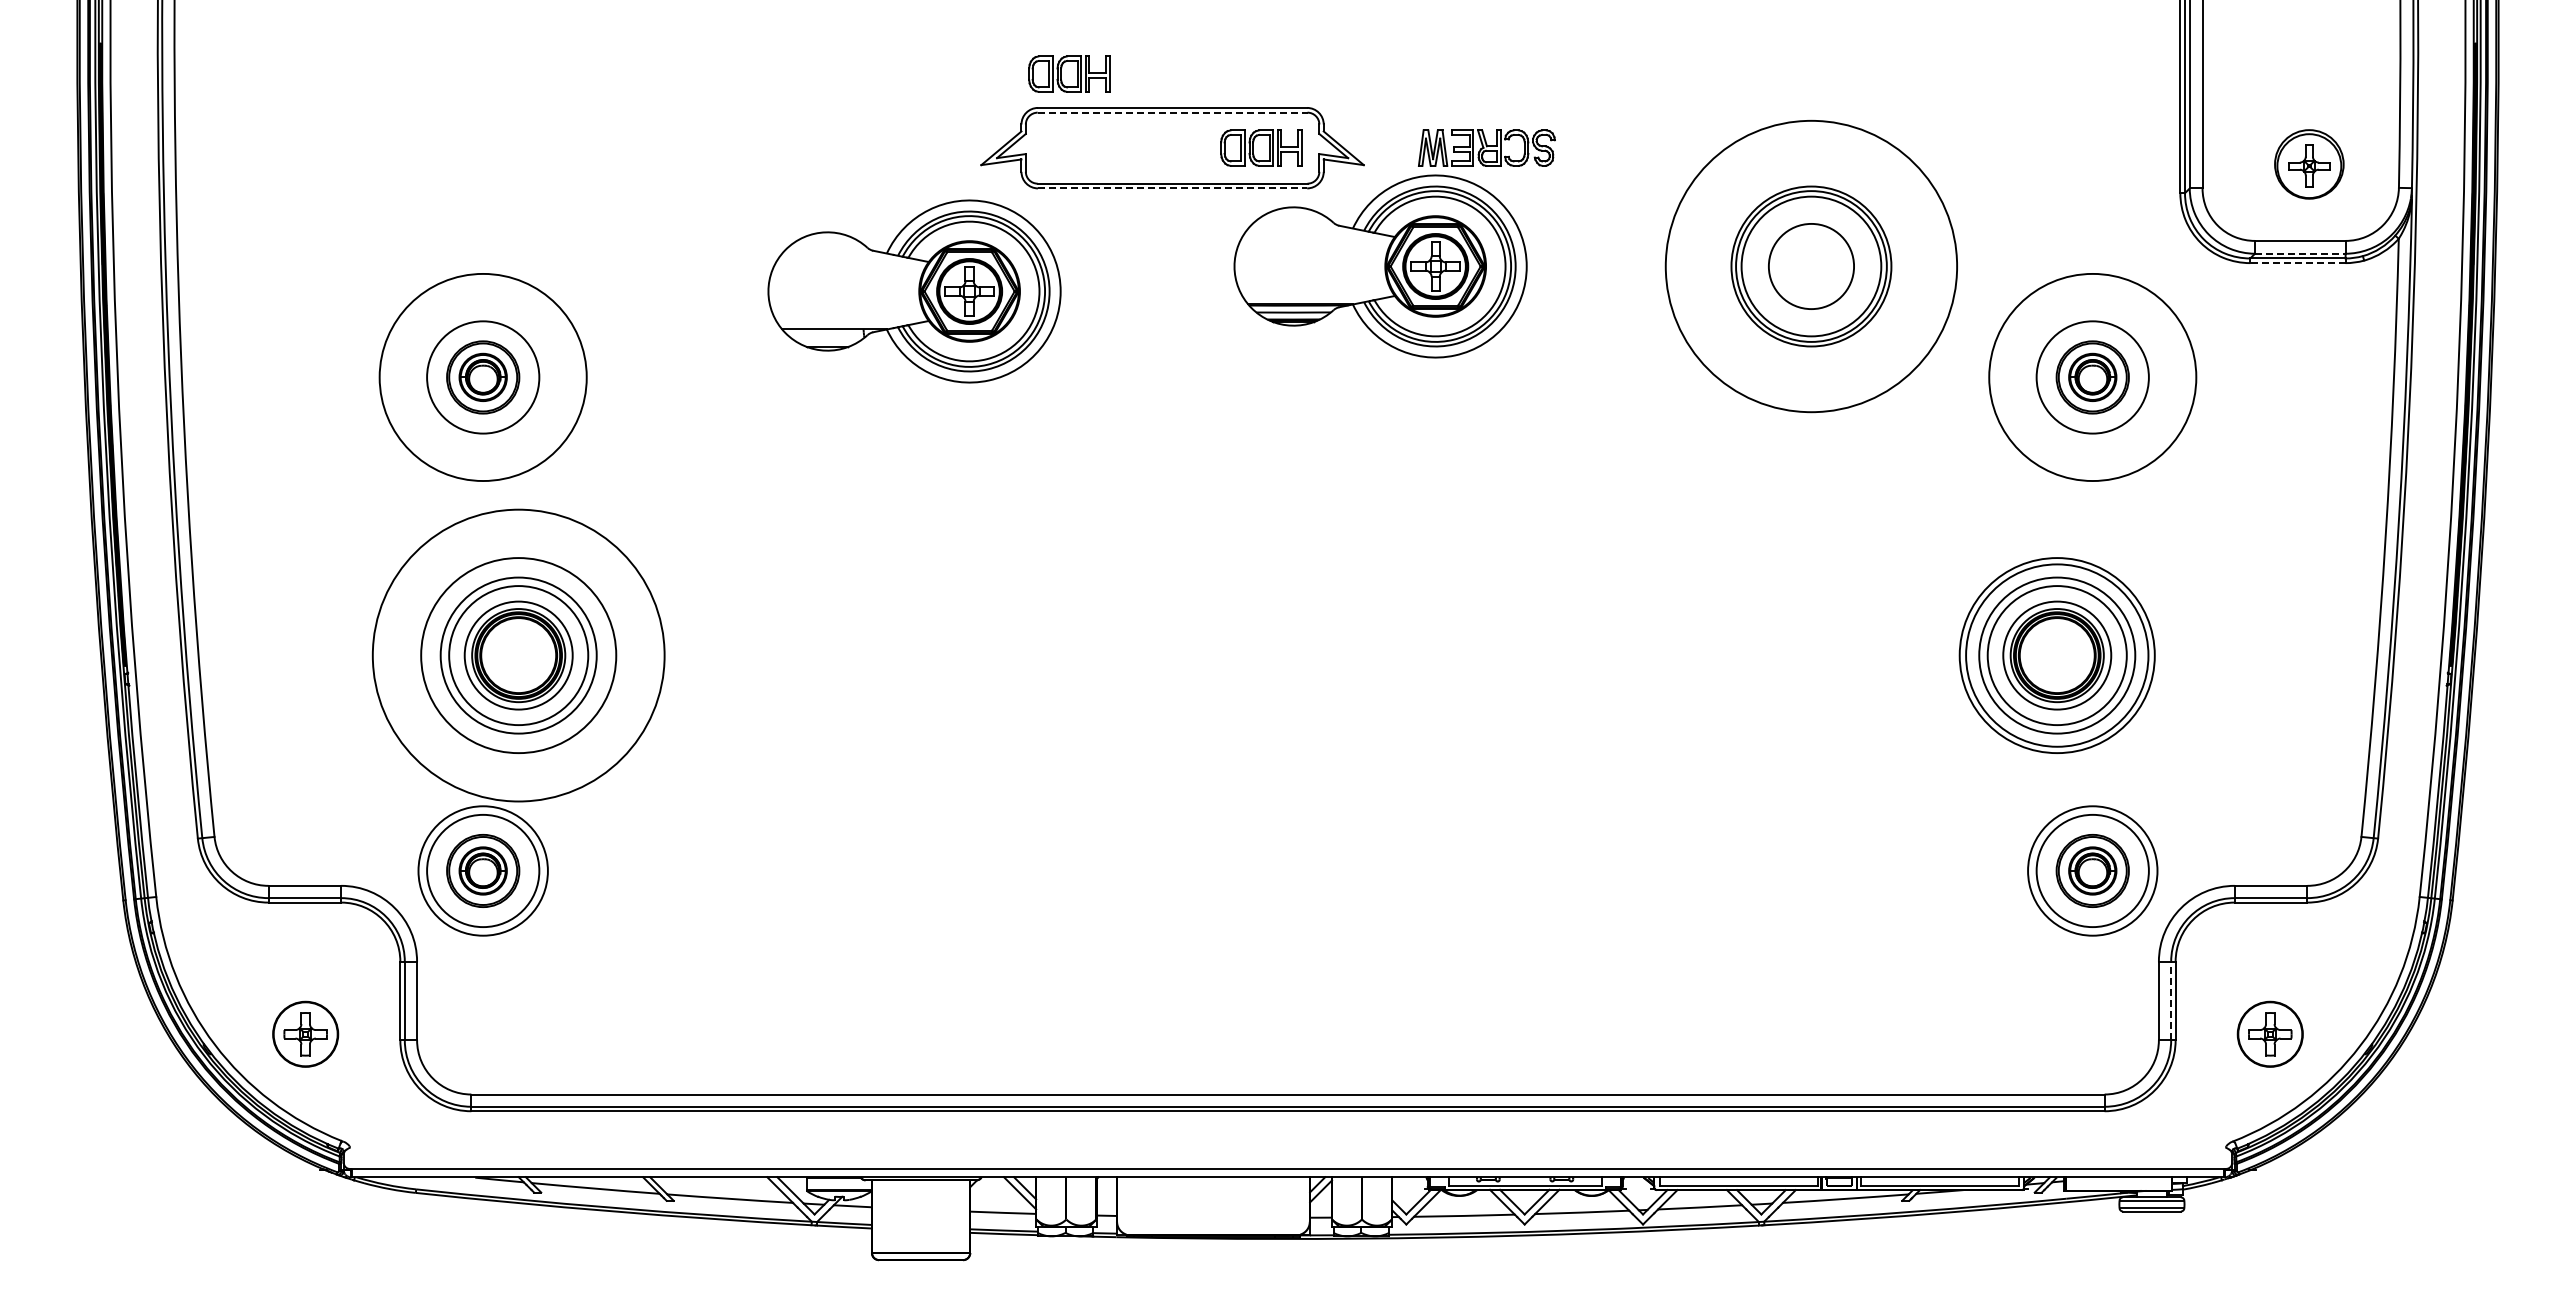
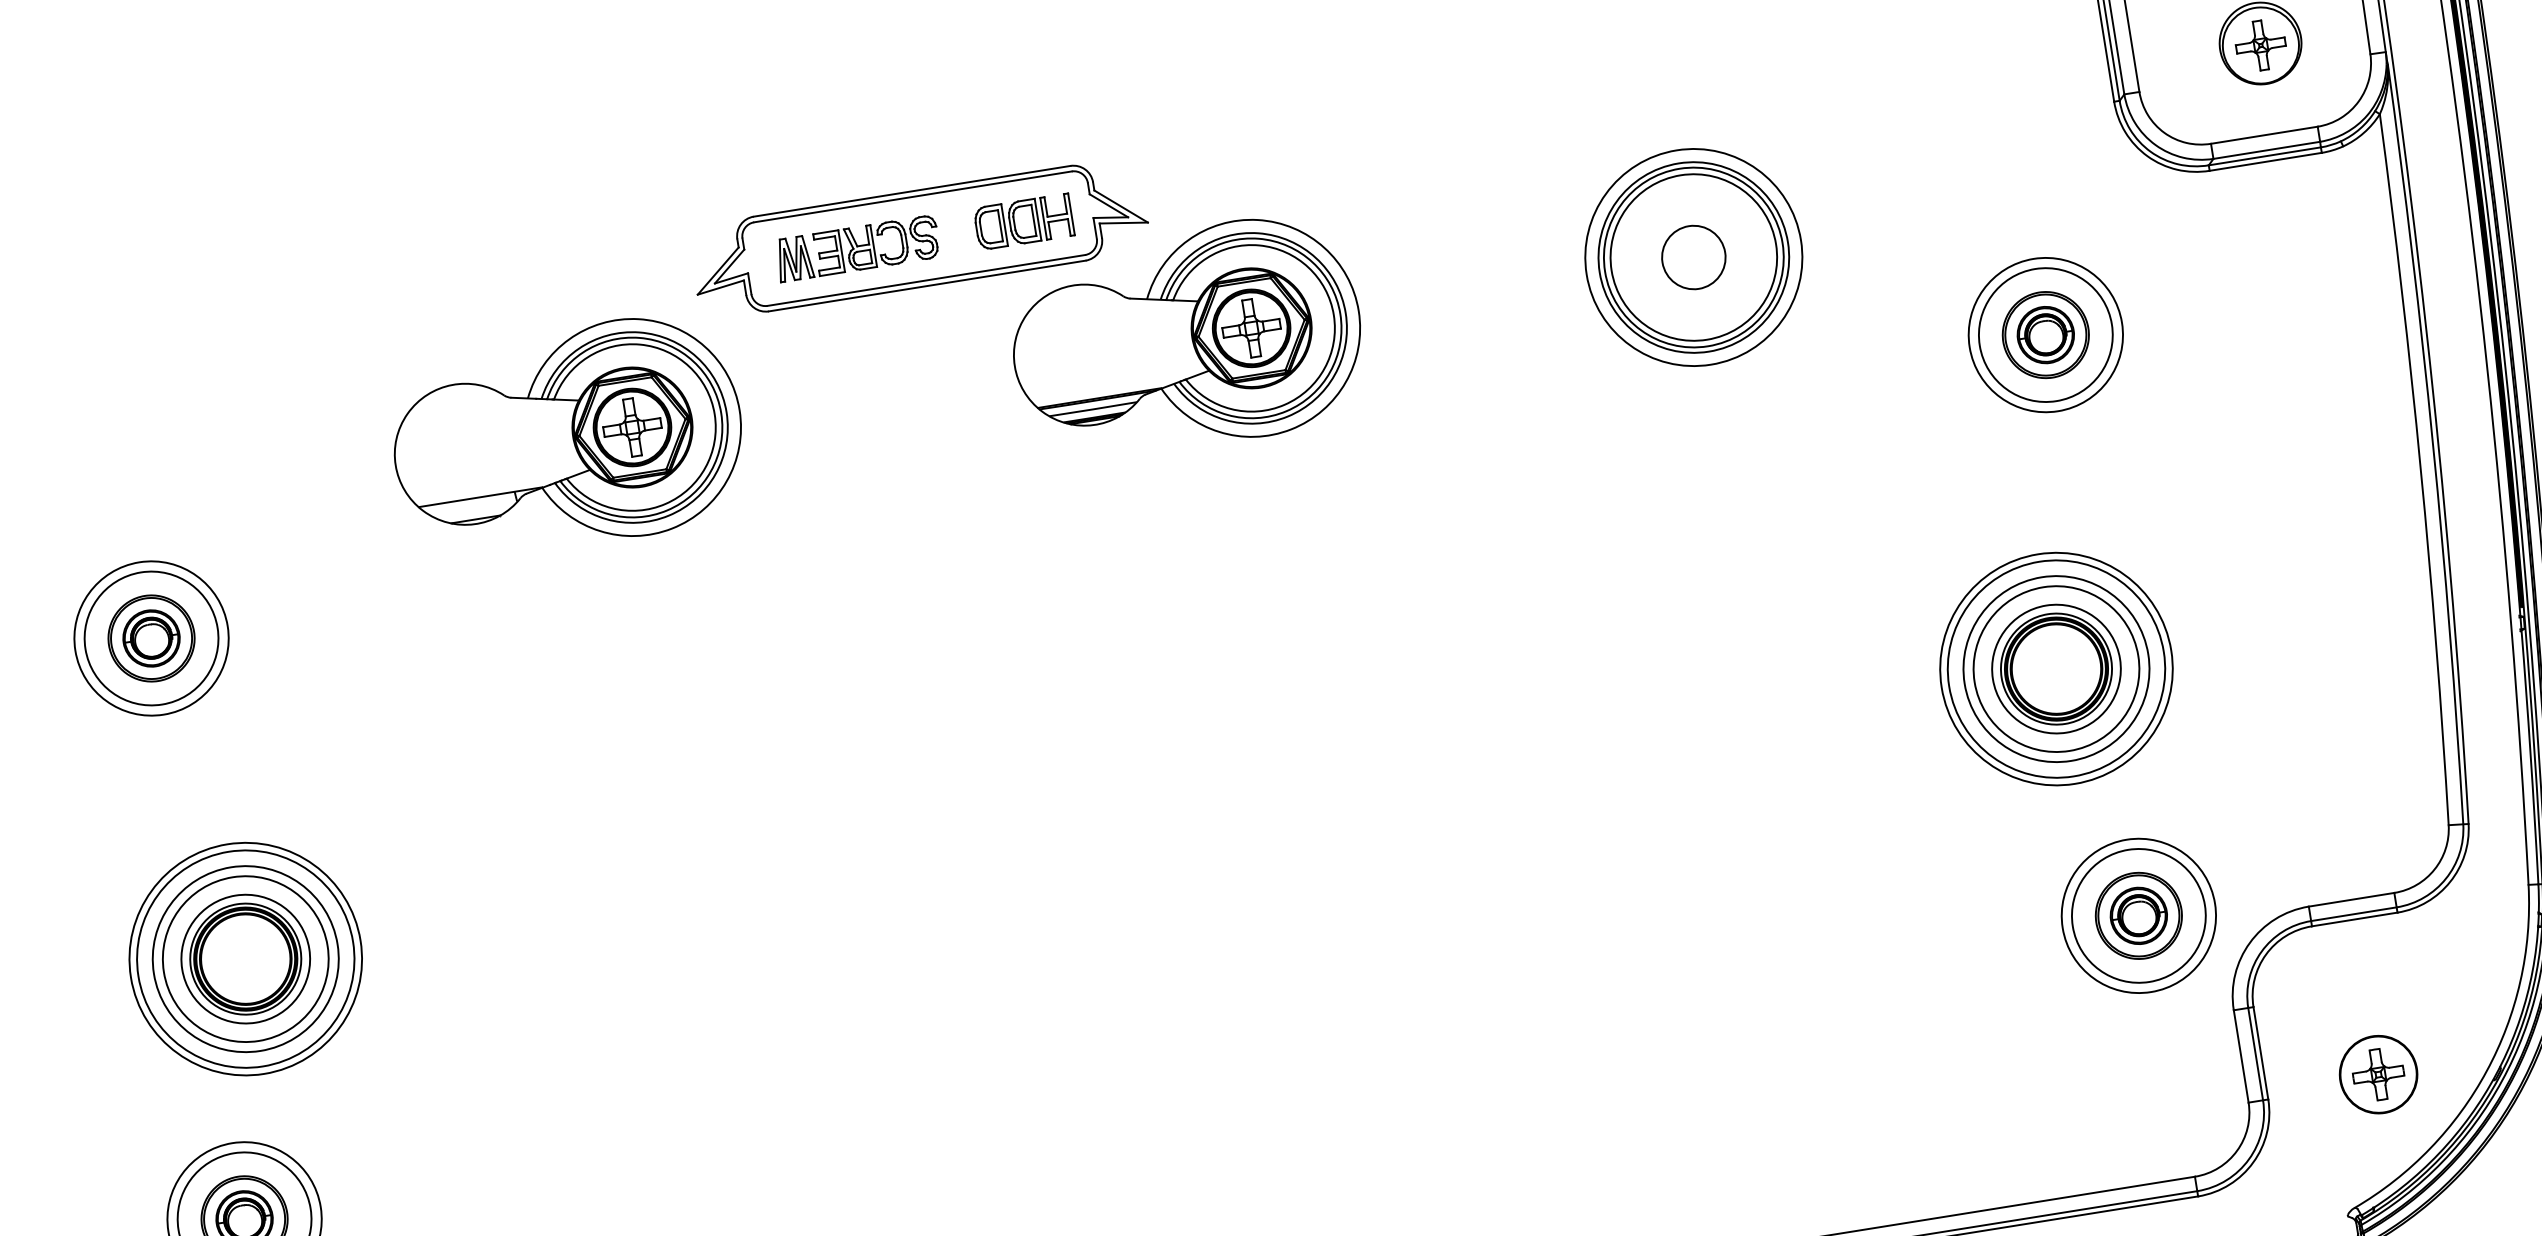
part: (1069, 73) -> (784, 170), removed
line: (1172, 112) -> (912, 196), dashed -> solid
part: (1486, 147) -> (857, 247), moved
line: (1172, 188) -> (927, 286), dashed -> solid
line: (2300, 253) -> (2266, 150), dashed -> solid
line: (2297, 263) -> (2265, 162), dashed -> solid
circle: (1811, 266) -> (1693, 257), size x0.62
circle: (1811, 266) -> (1693, 257), size x0.62
part: (914, 291) -> (567, 437), moved
circle: (482, 377) -> (150, 638), size x0.62
circle: (2092, 377) -> (2045, 335), size x0.62
circle: (518, 655) -> (245, 959), size x0.62
line: (2171, 1000) -> (2255, 1053), dashed -> solid

